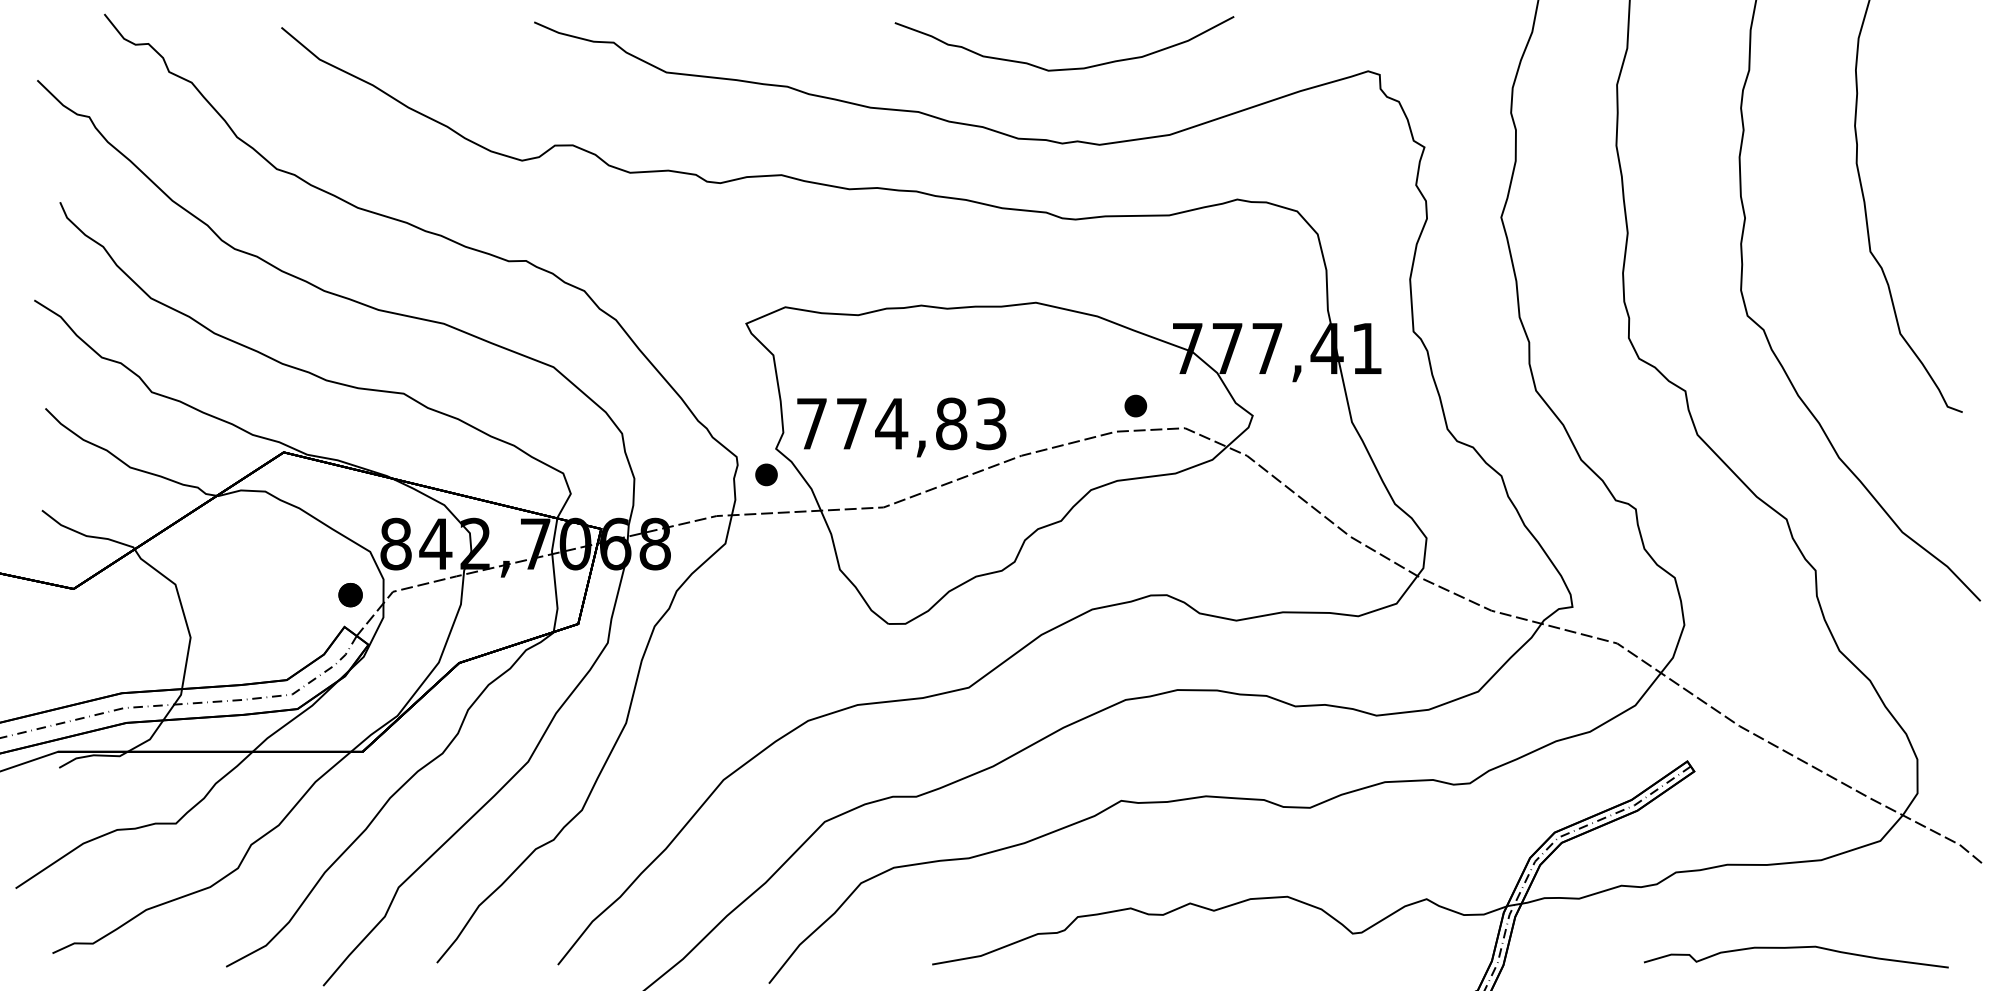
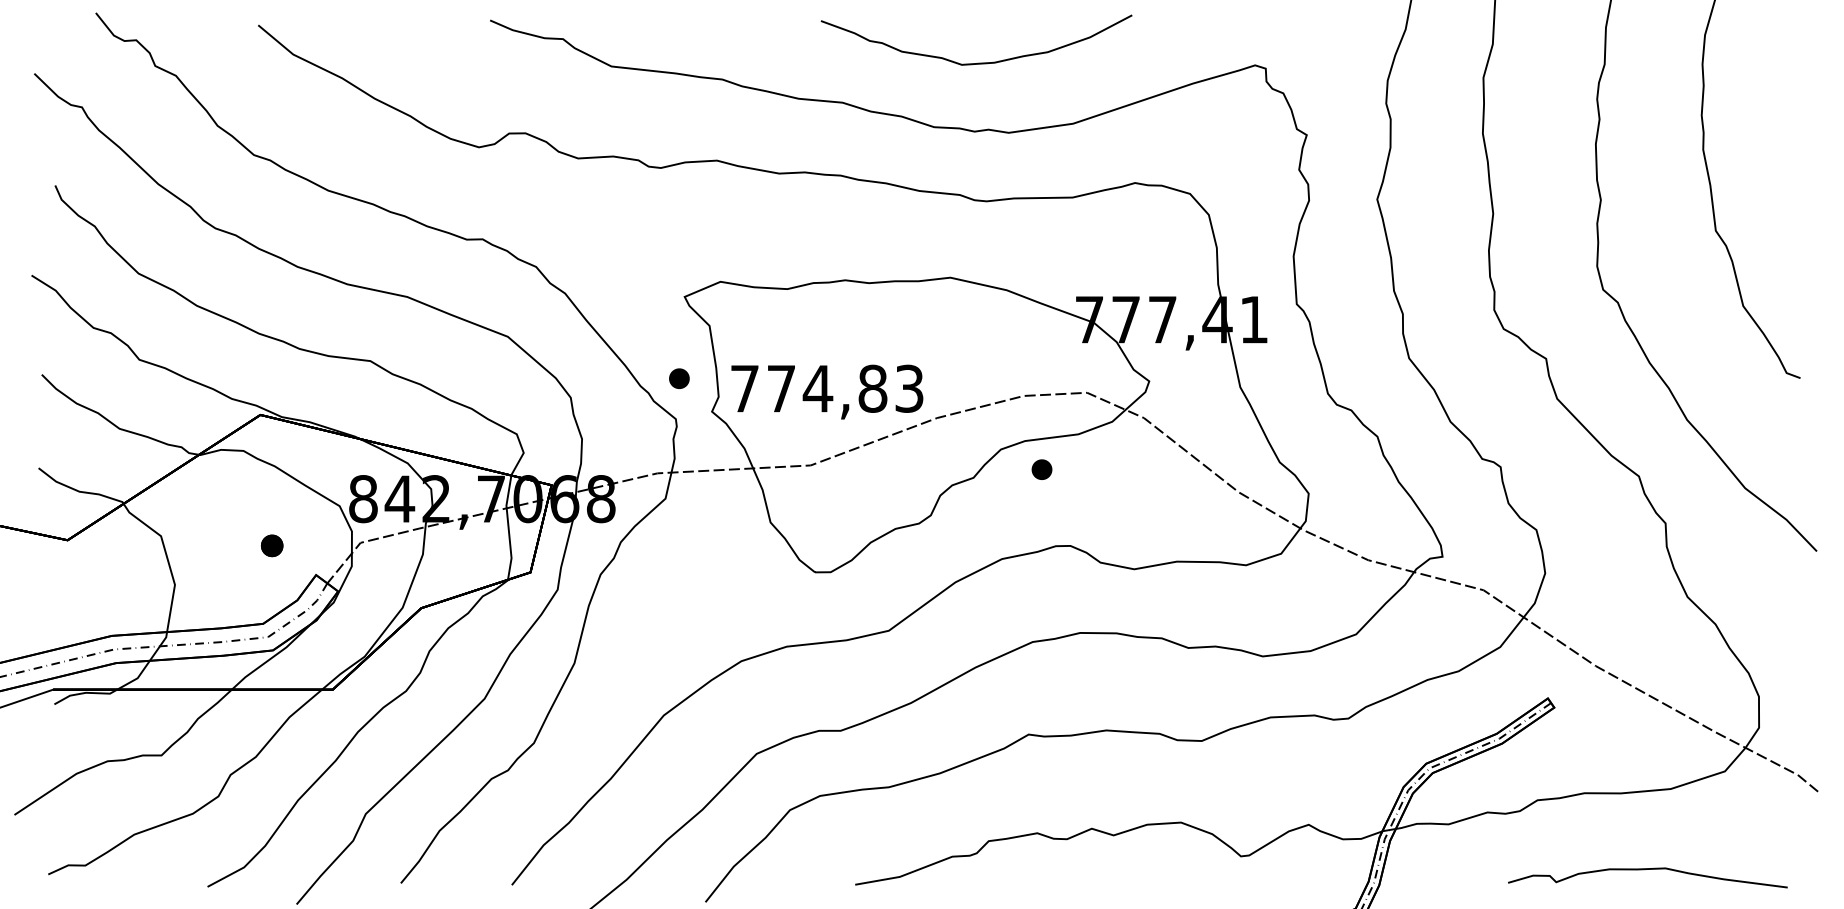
part: (1135, 405) -> (1041, 469), moved
part: (766, 474) -> (679, 378), moved
part: (350, 595) -> (272, 546), moved

